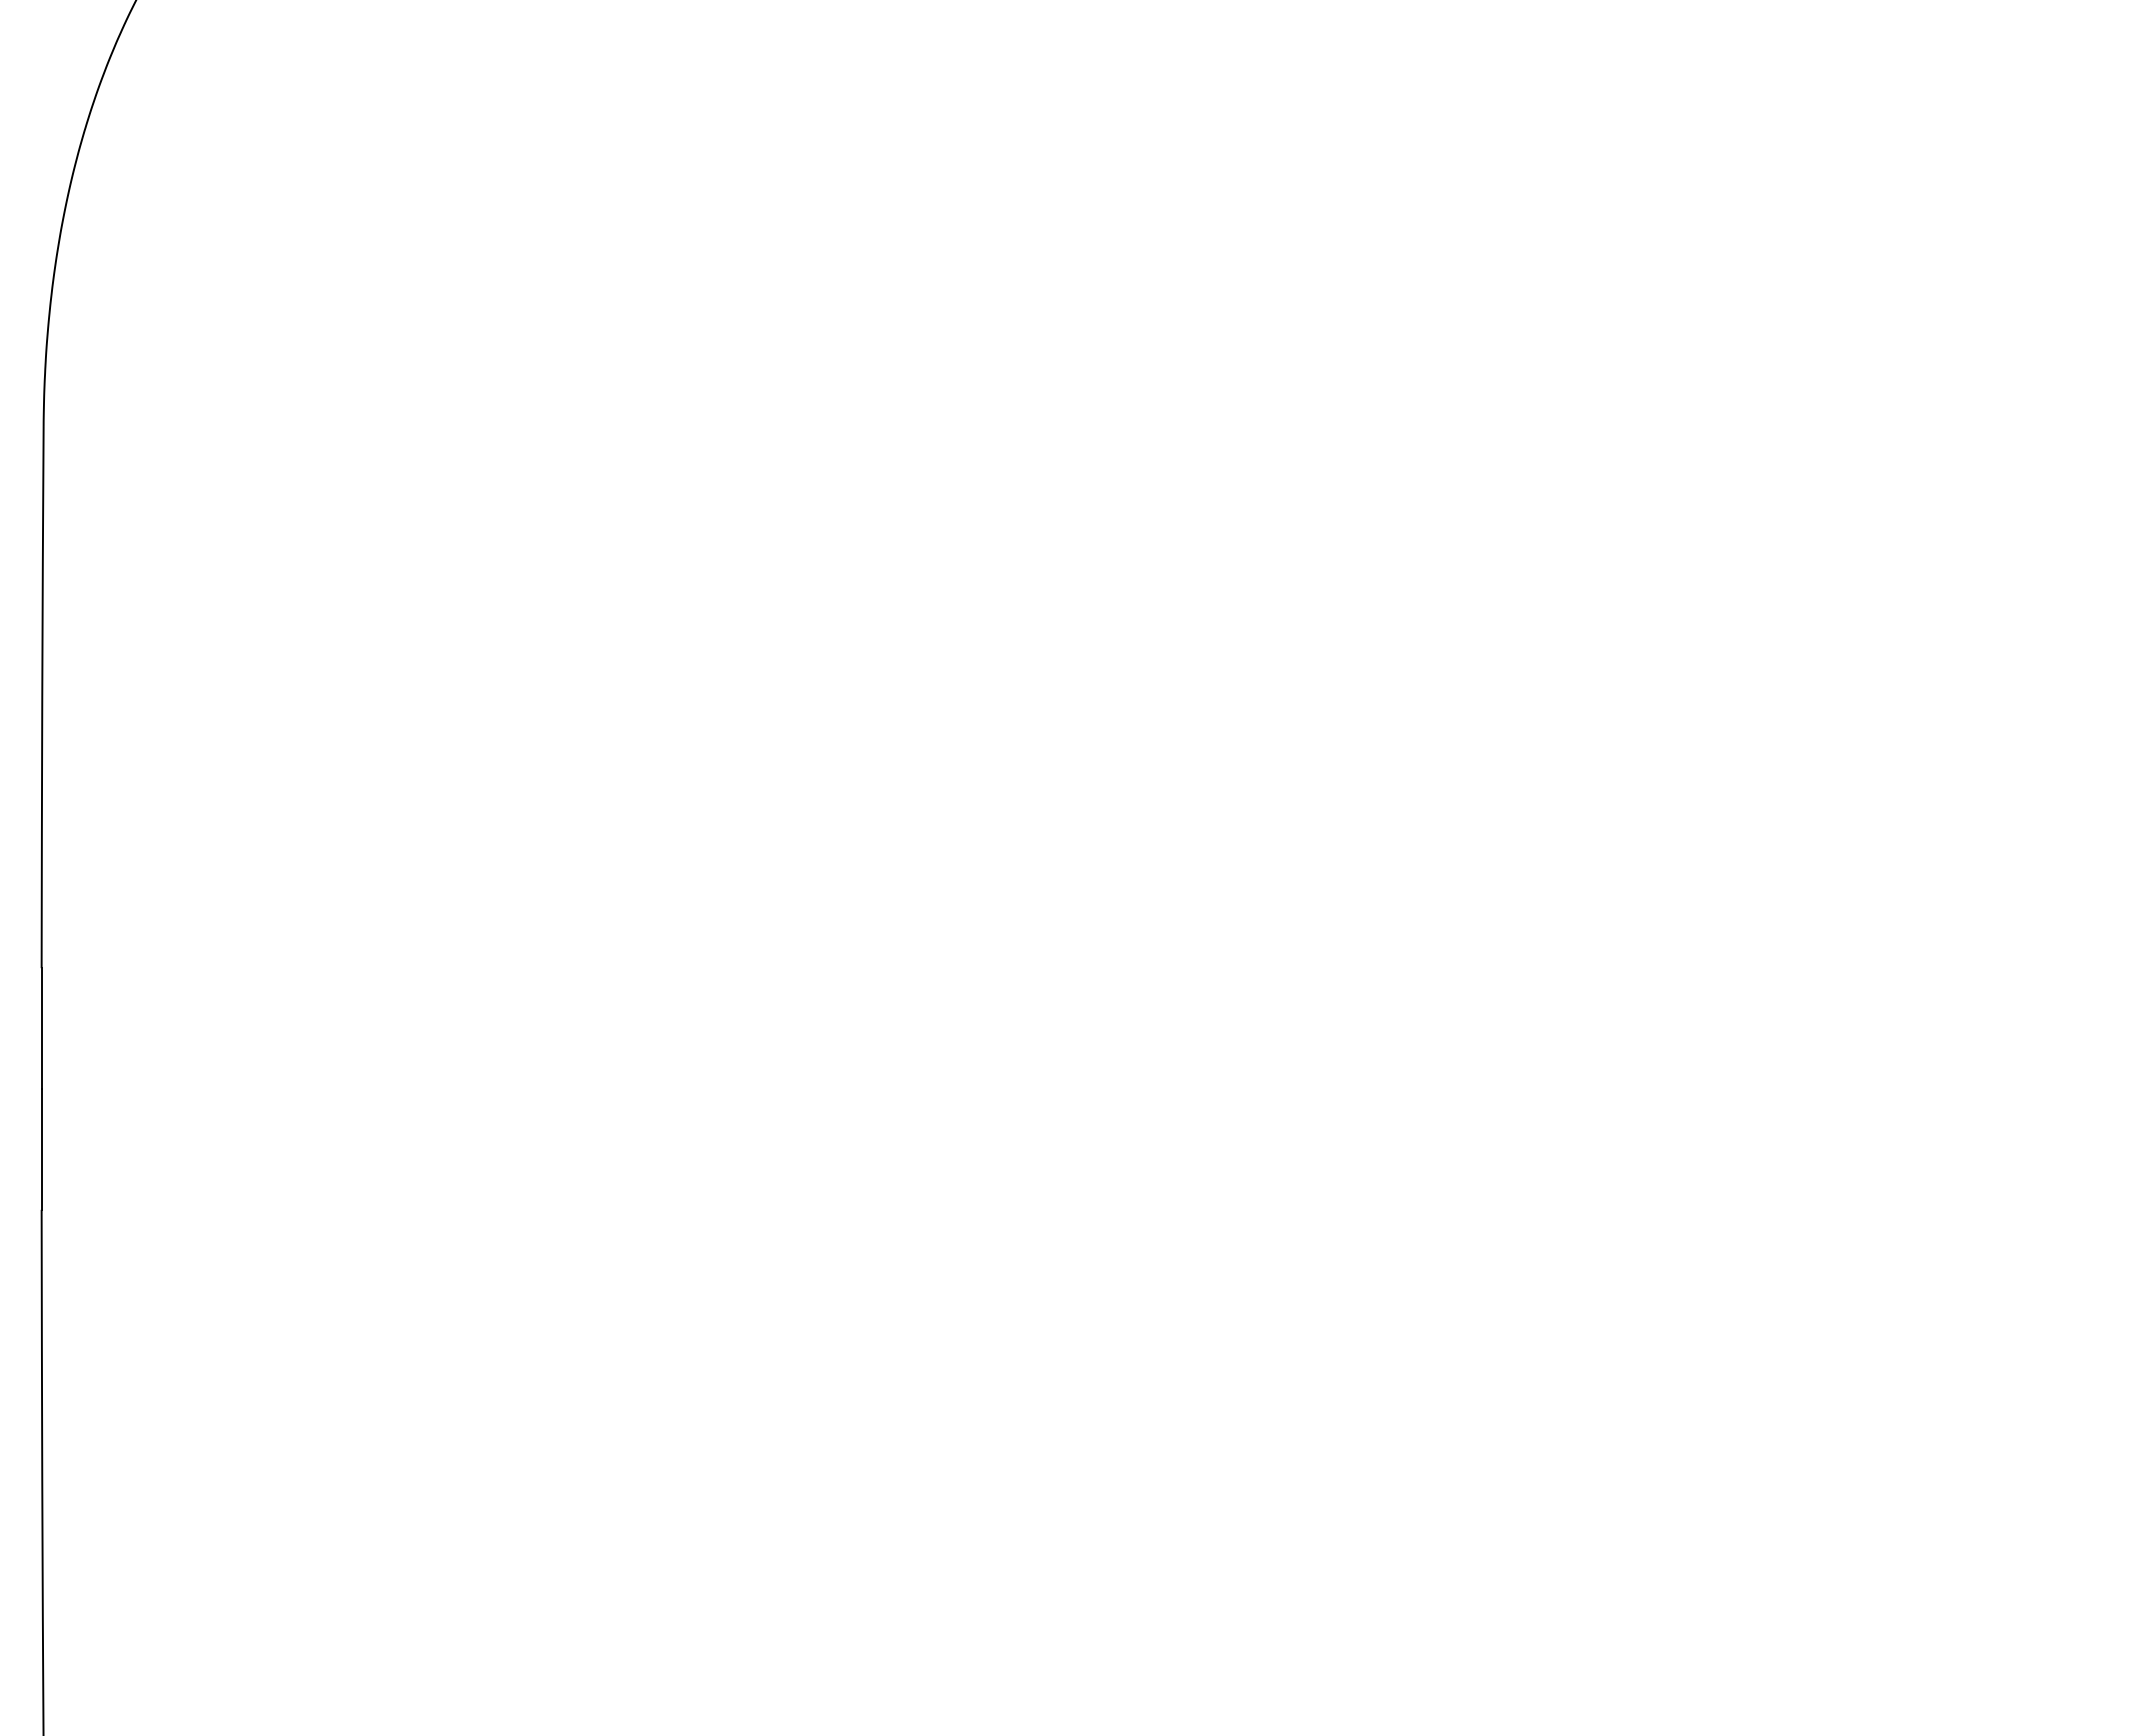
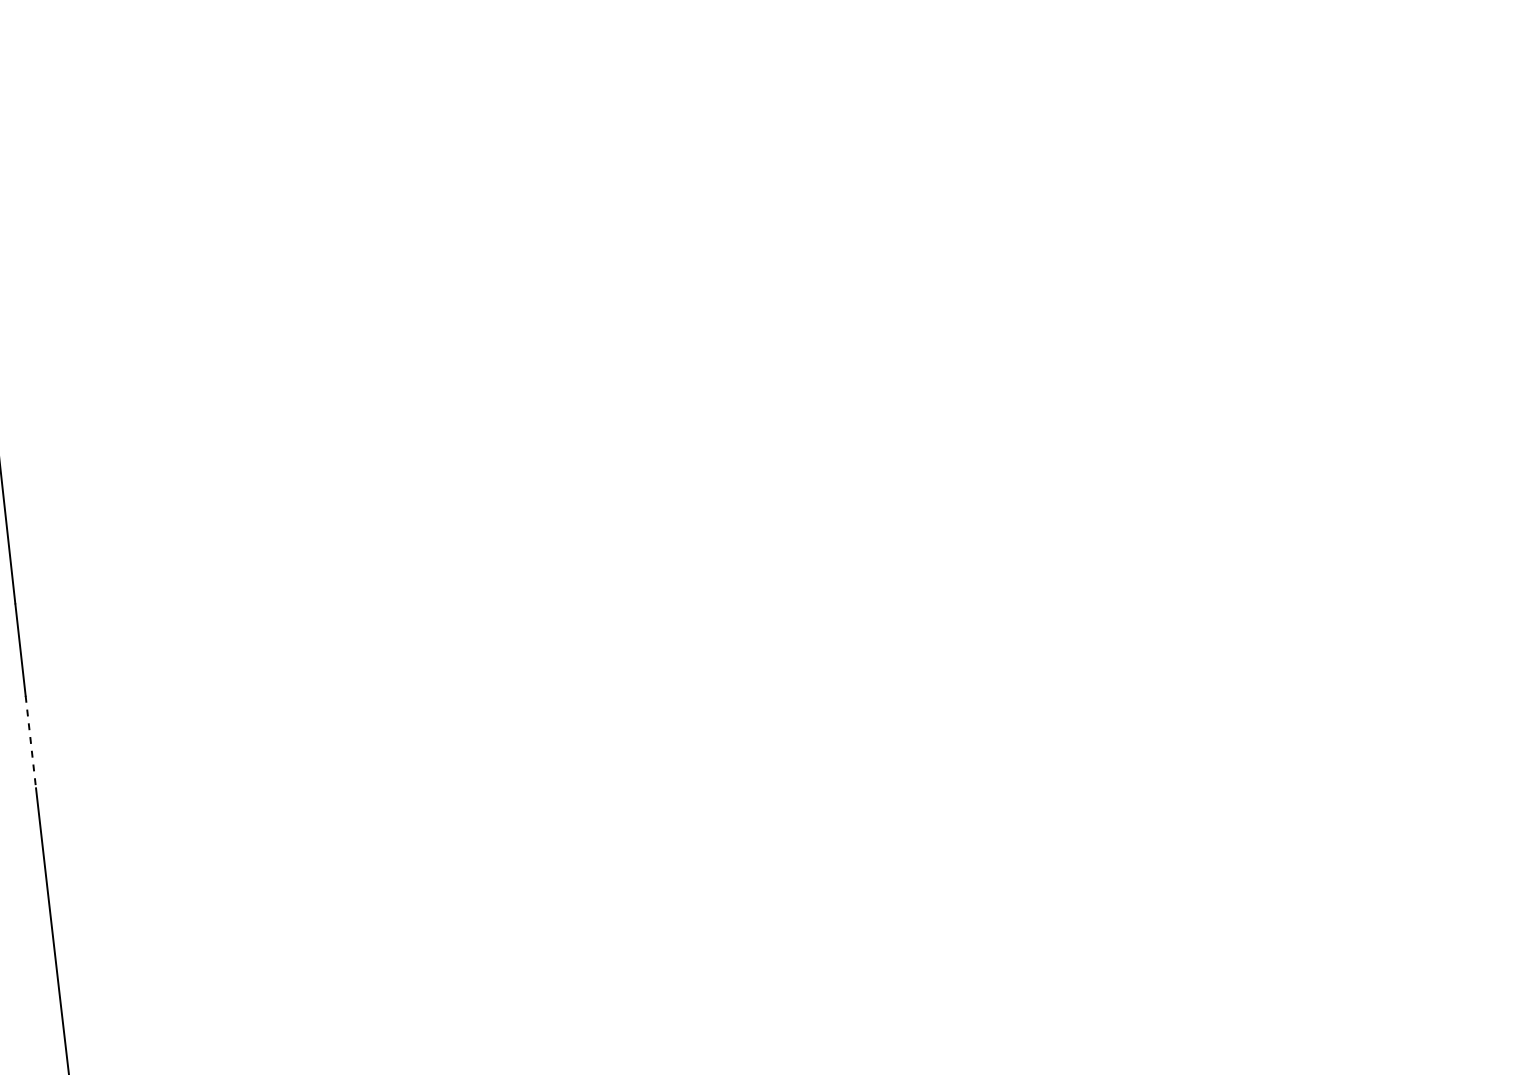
line: (41, 1149) -> (30, 741), solid -> dashed

